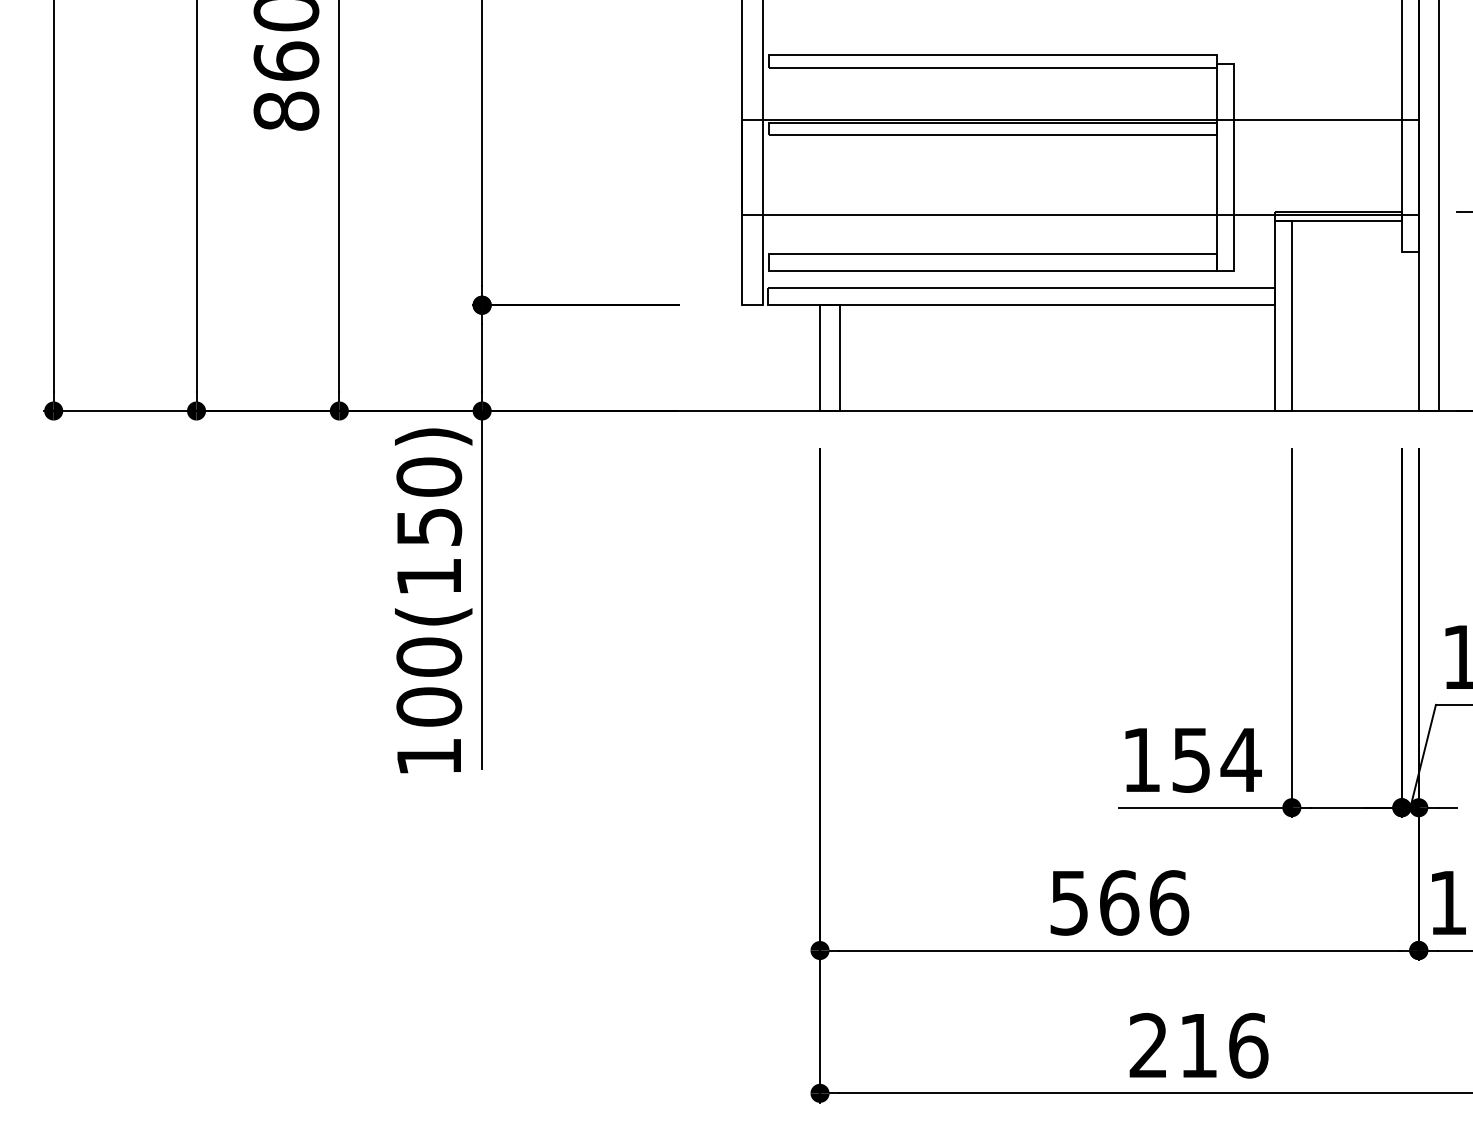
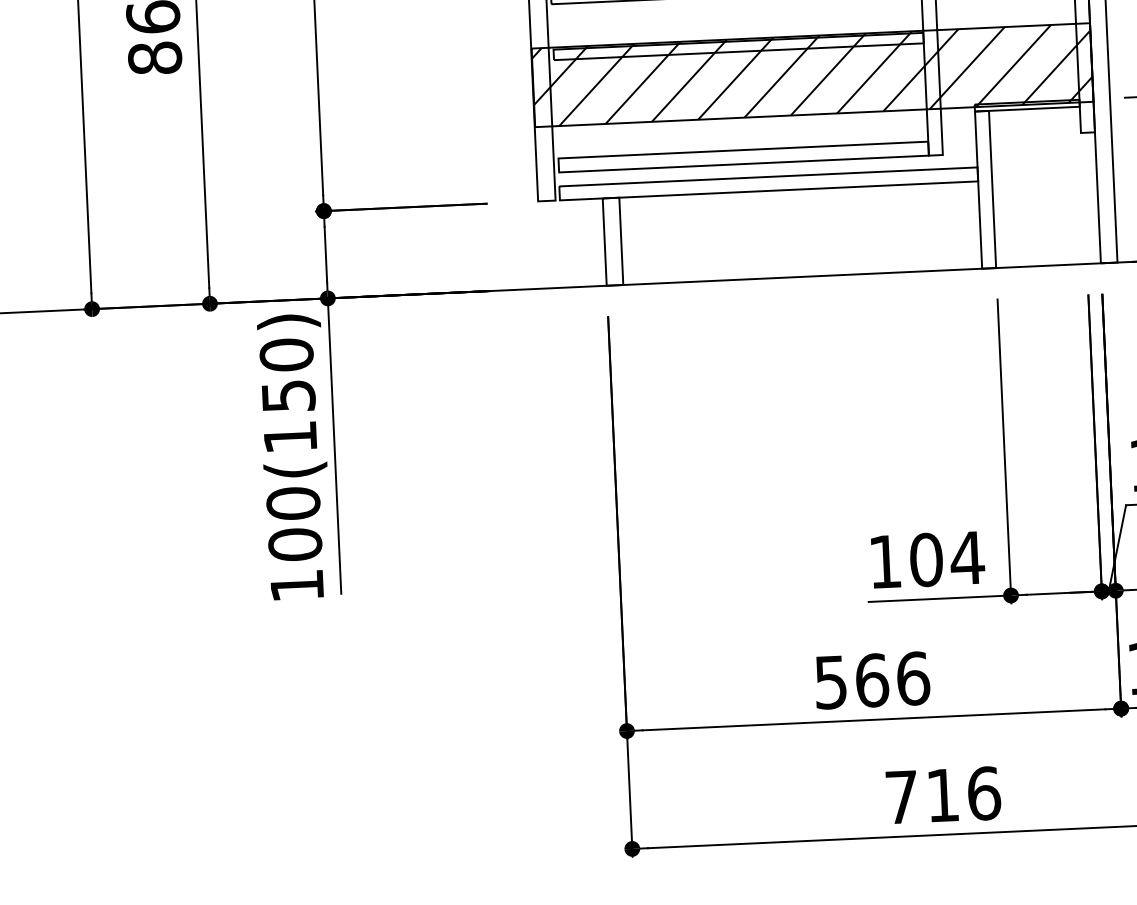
hatch: (1080, 167) -> (812, 75), added
text: (1191, 759) -> (926, 559), 154 -> 104
text: (1148, 1044) -> (901, 796), 216 -> 716

